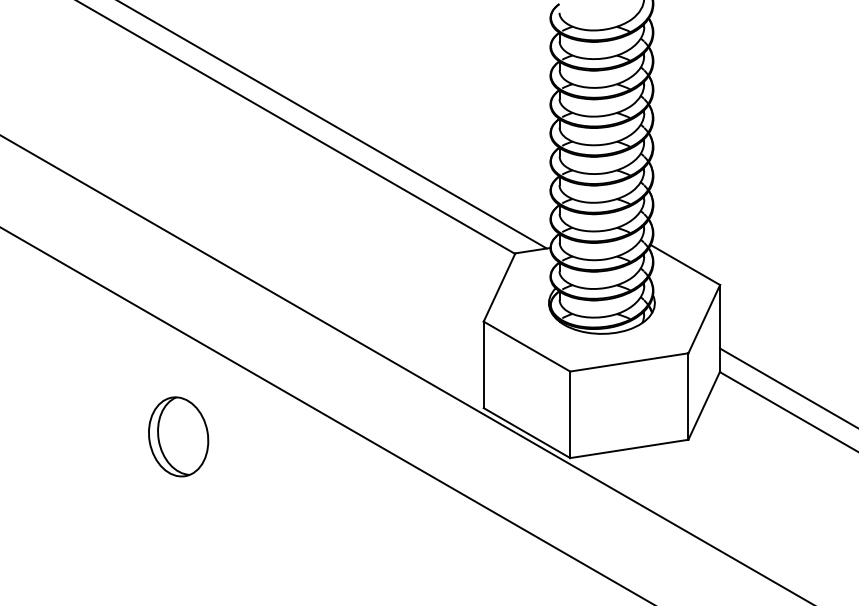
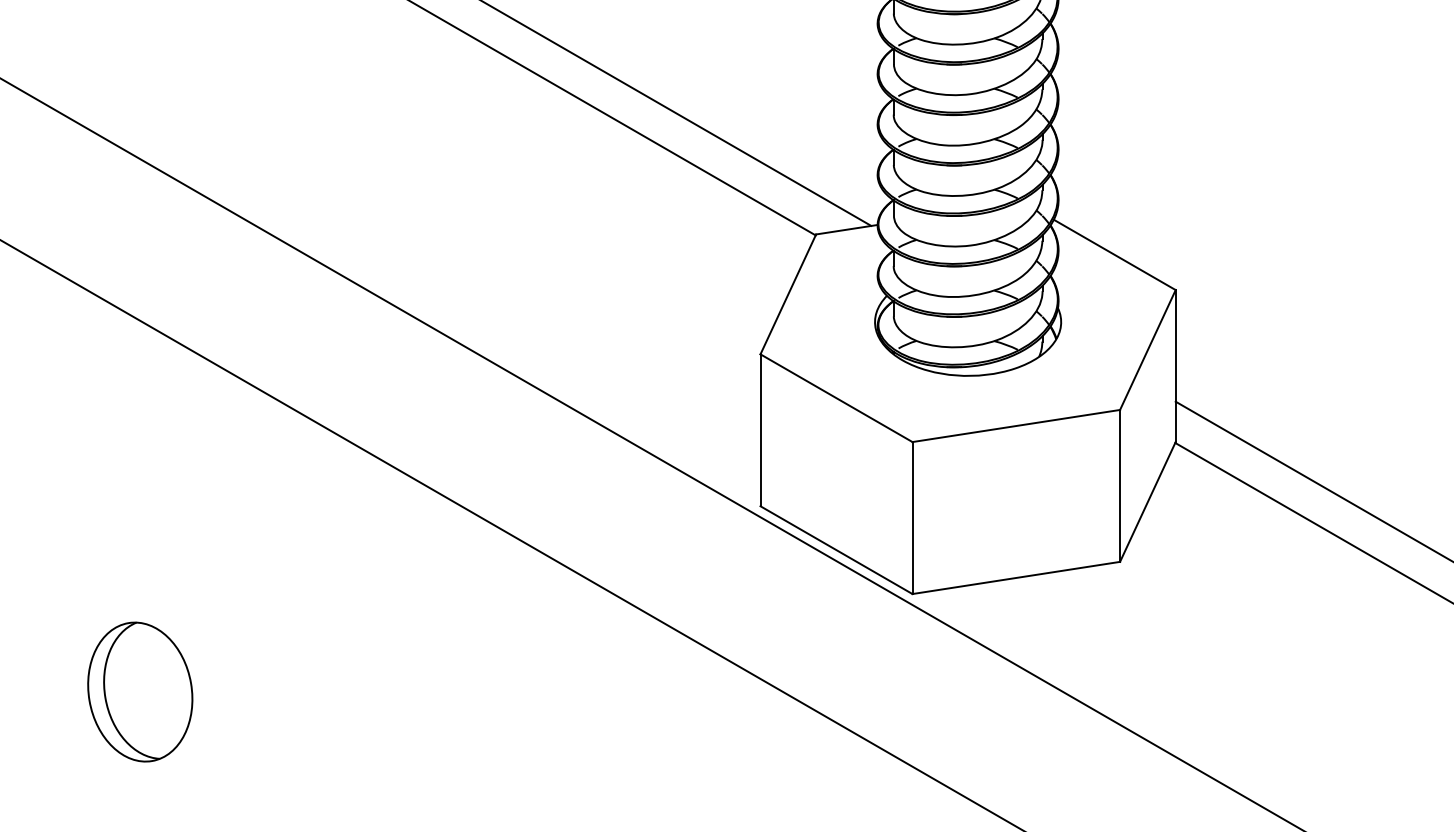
part: (178, 436) -> (140, 691), moved

